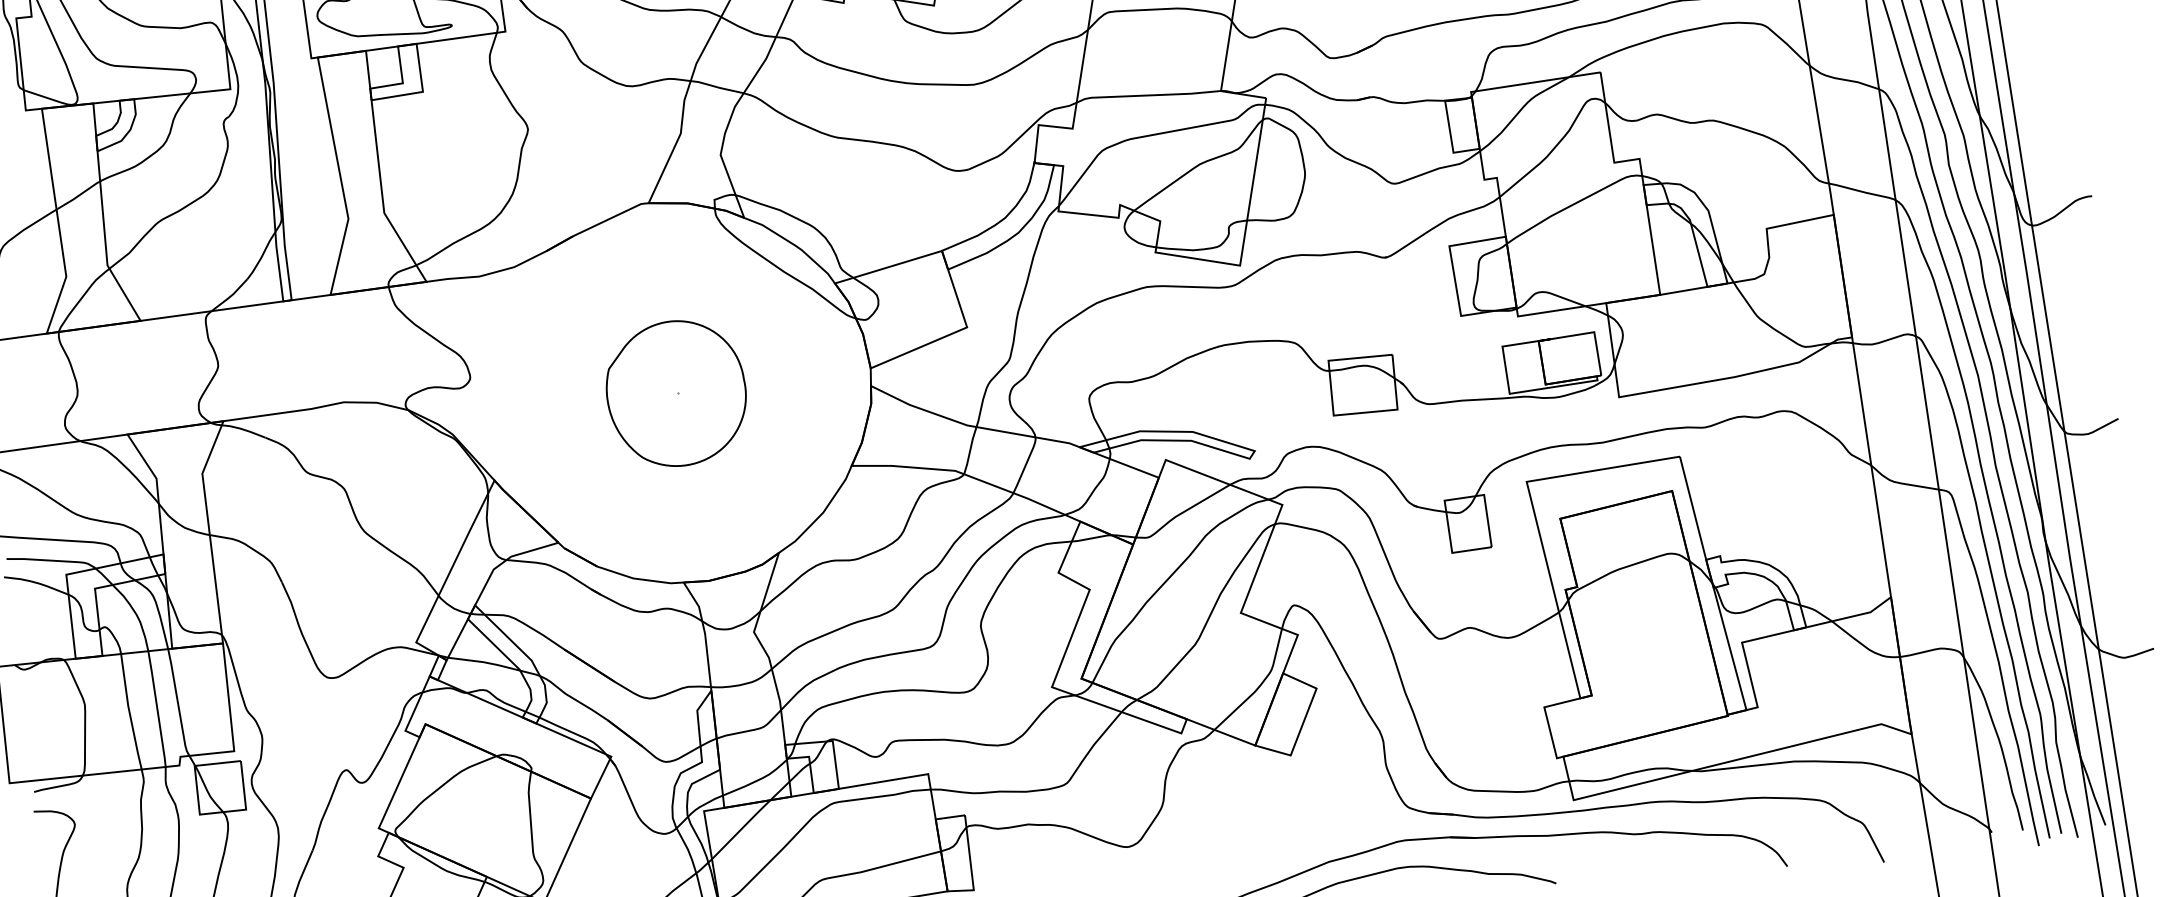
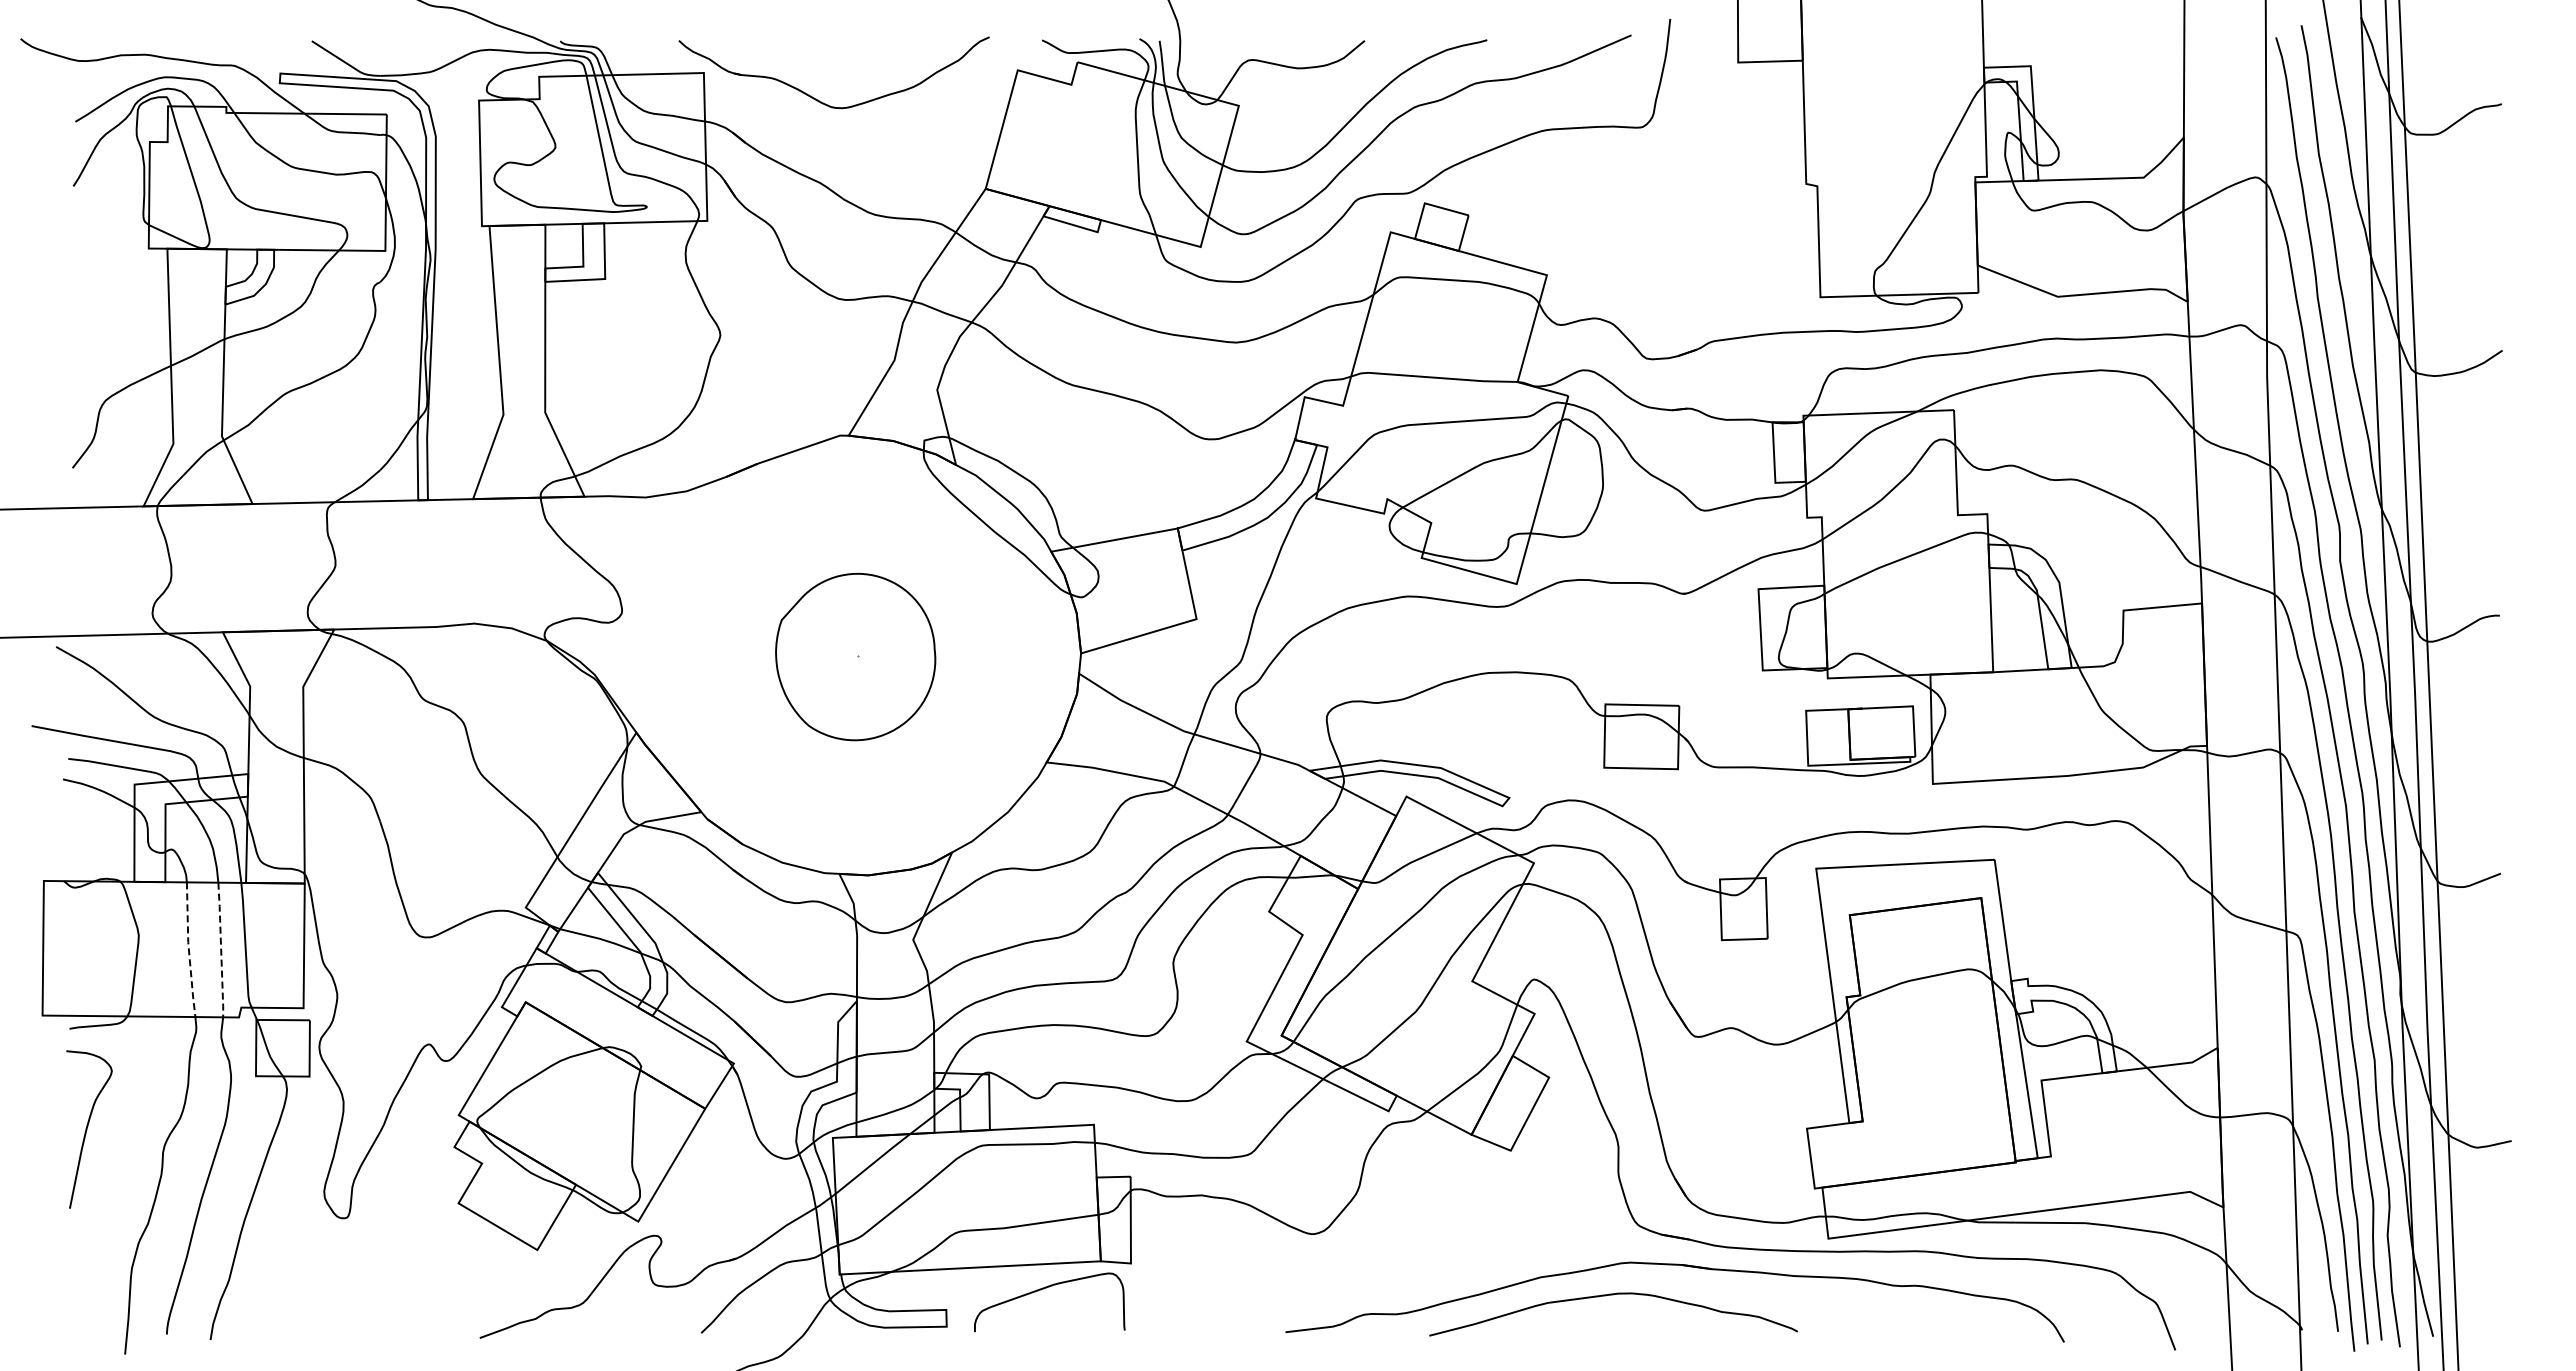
line: (157, 709) -> (221, 950), solid -> dashed
line: (129, 712) -> (188, 950), solid -> dashed

